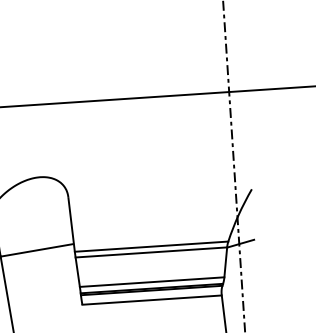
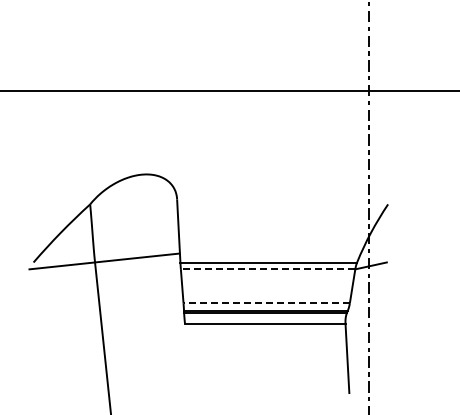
line: (150, 252) -> (267, 269), solid -> dashed
line: (151, 282) -> (266, 303), solid -> dashed

